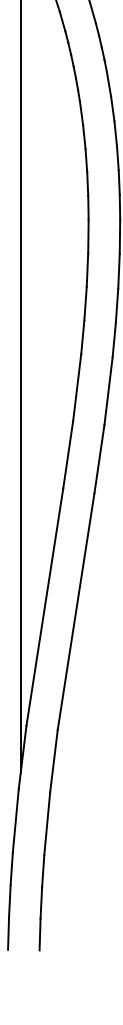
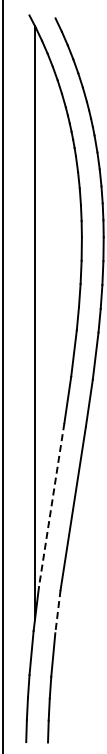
line: (44, 607) -> (51, 505), solid -> dashed
line: (53, 760) -> (57, 611), solid -> dashed

